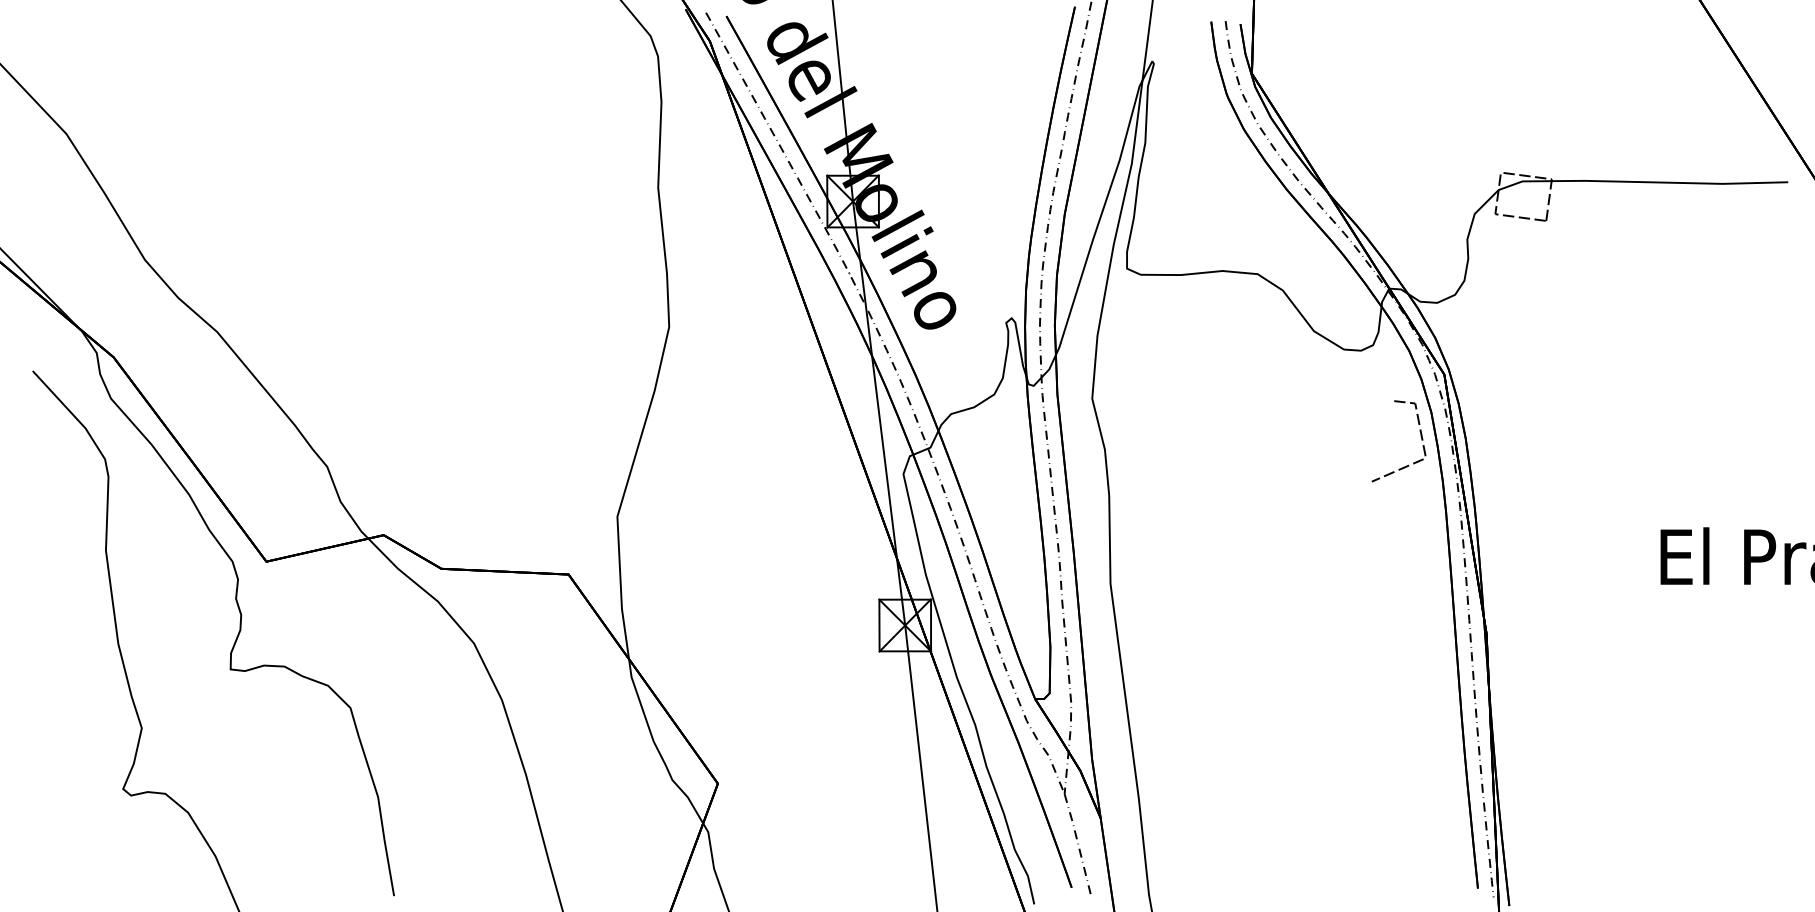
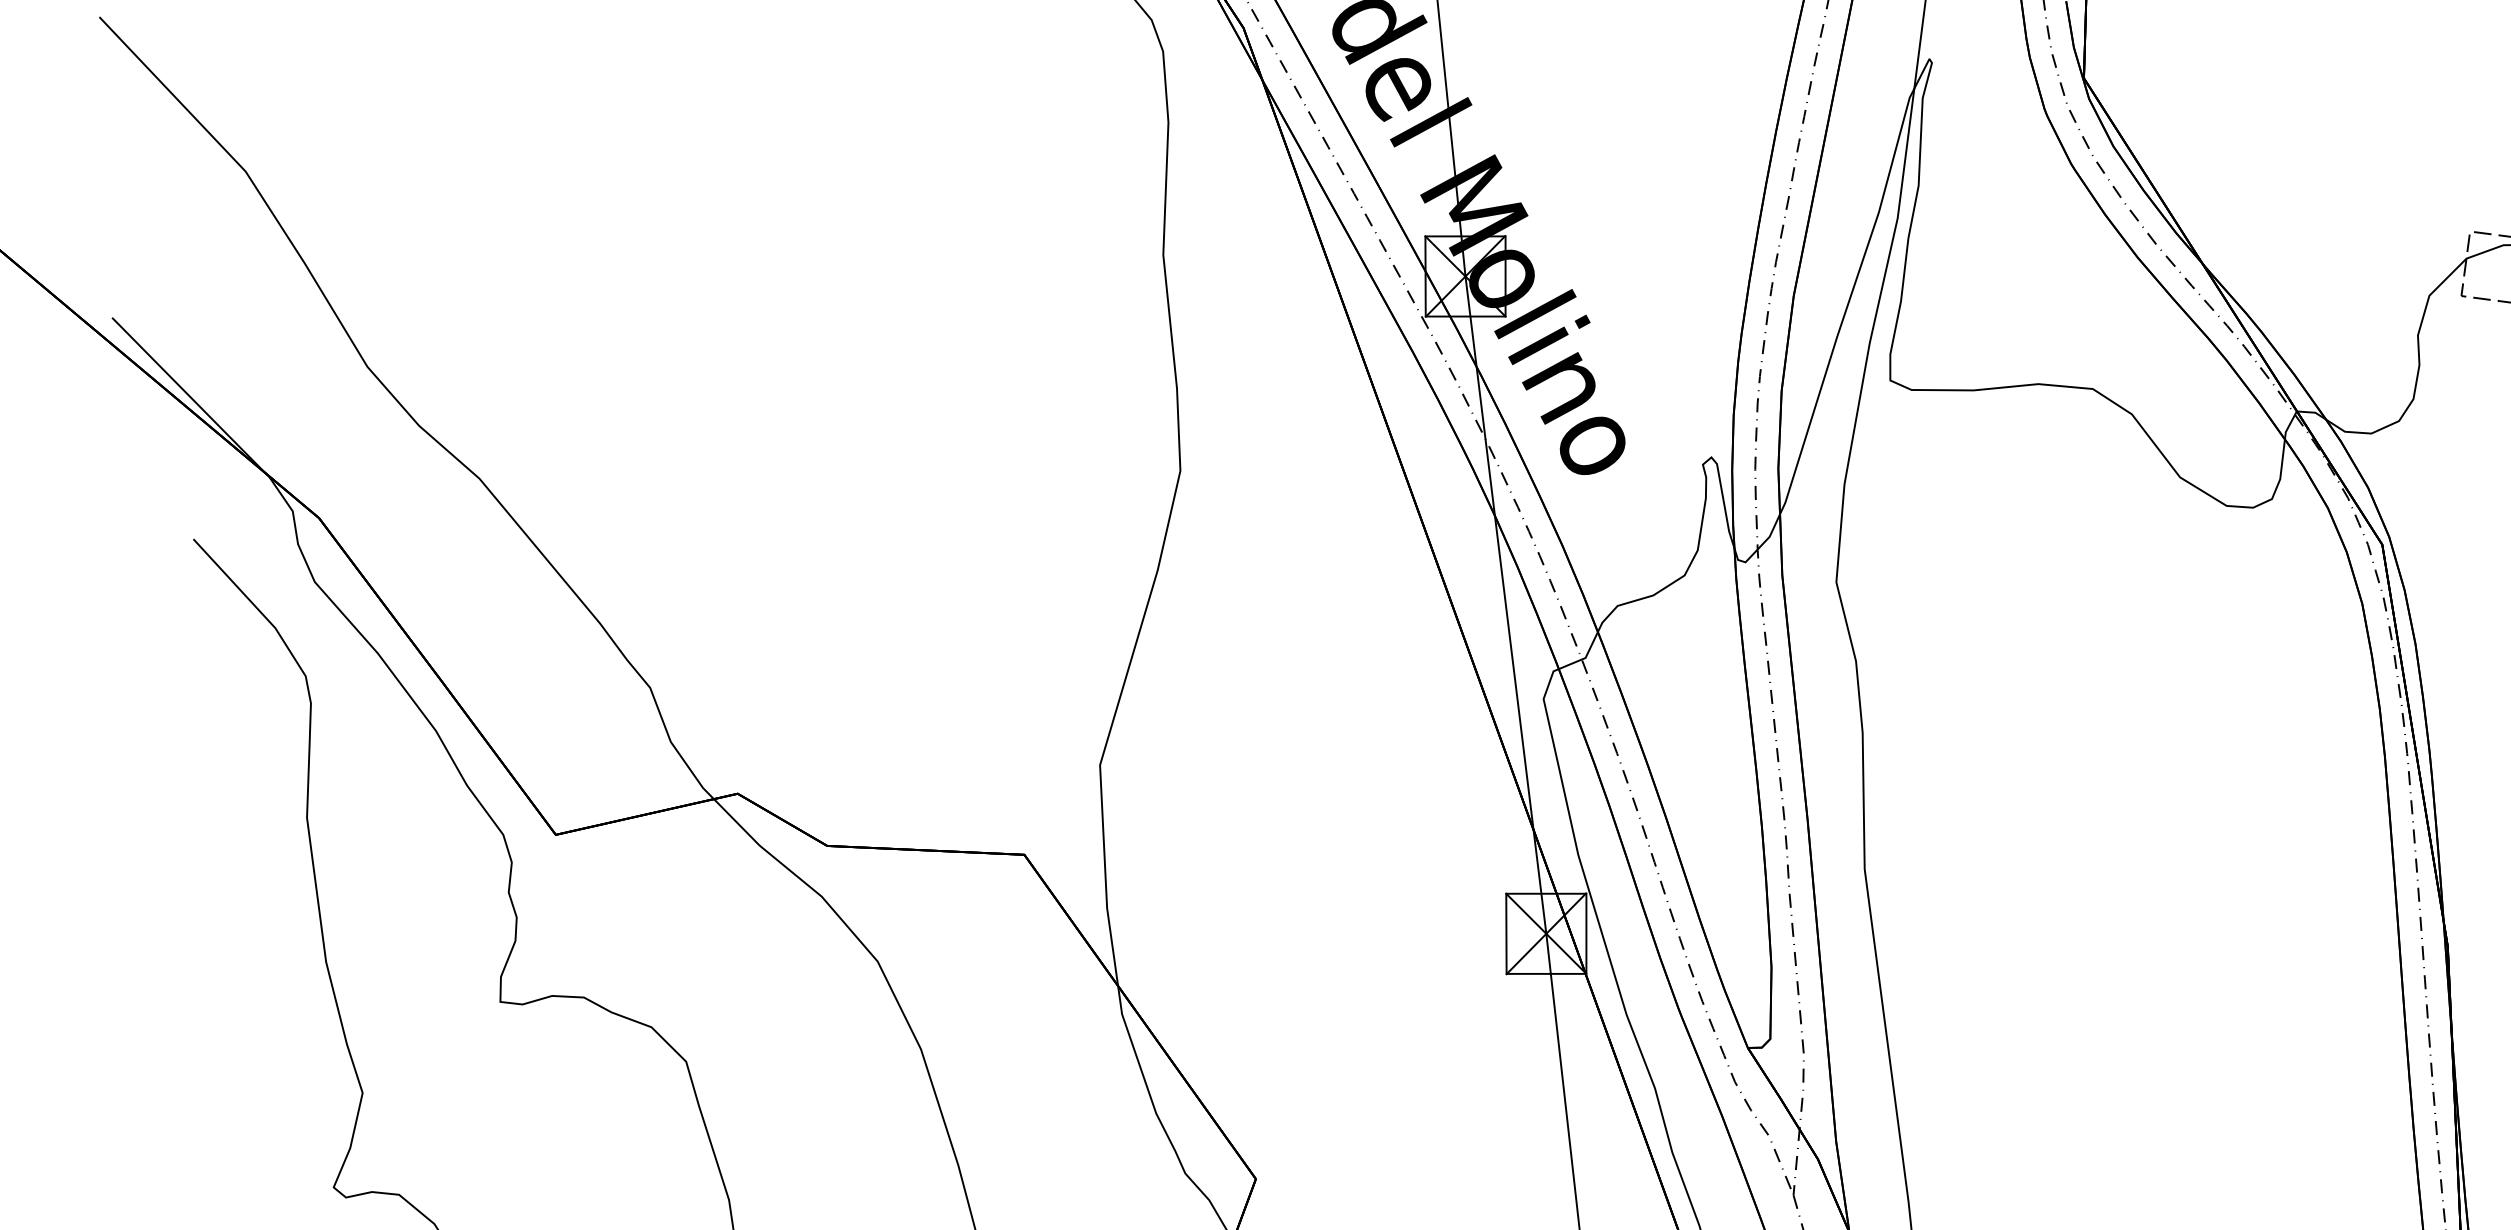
line: (1420, 436) -> (2345, 640), removed

